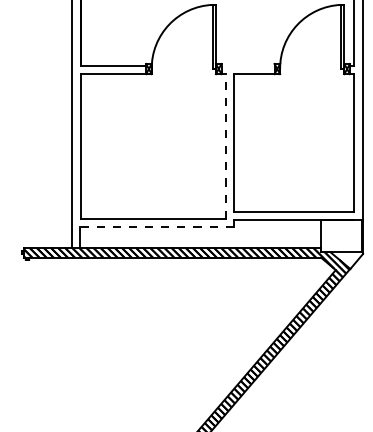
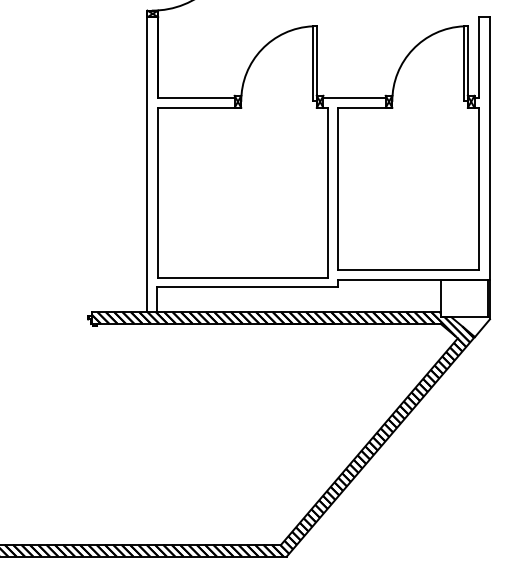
line: (247, 66) -> (354, 98), added
line: (225, 146) -> (328, 192), dashed -> solid
line: (156, 226) -> (246, 287), dashed -> solid

